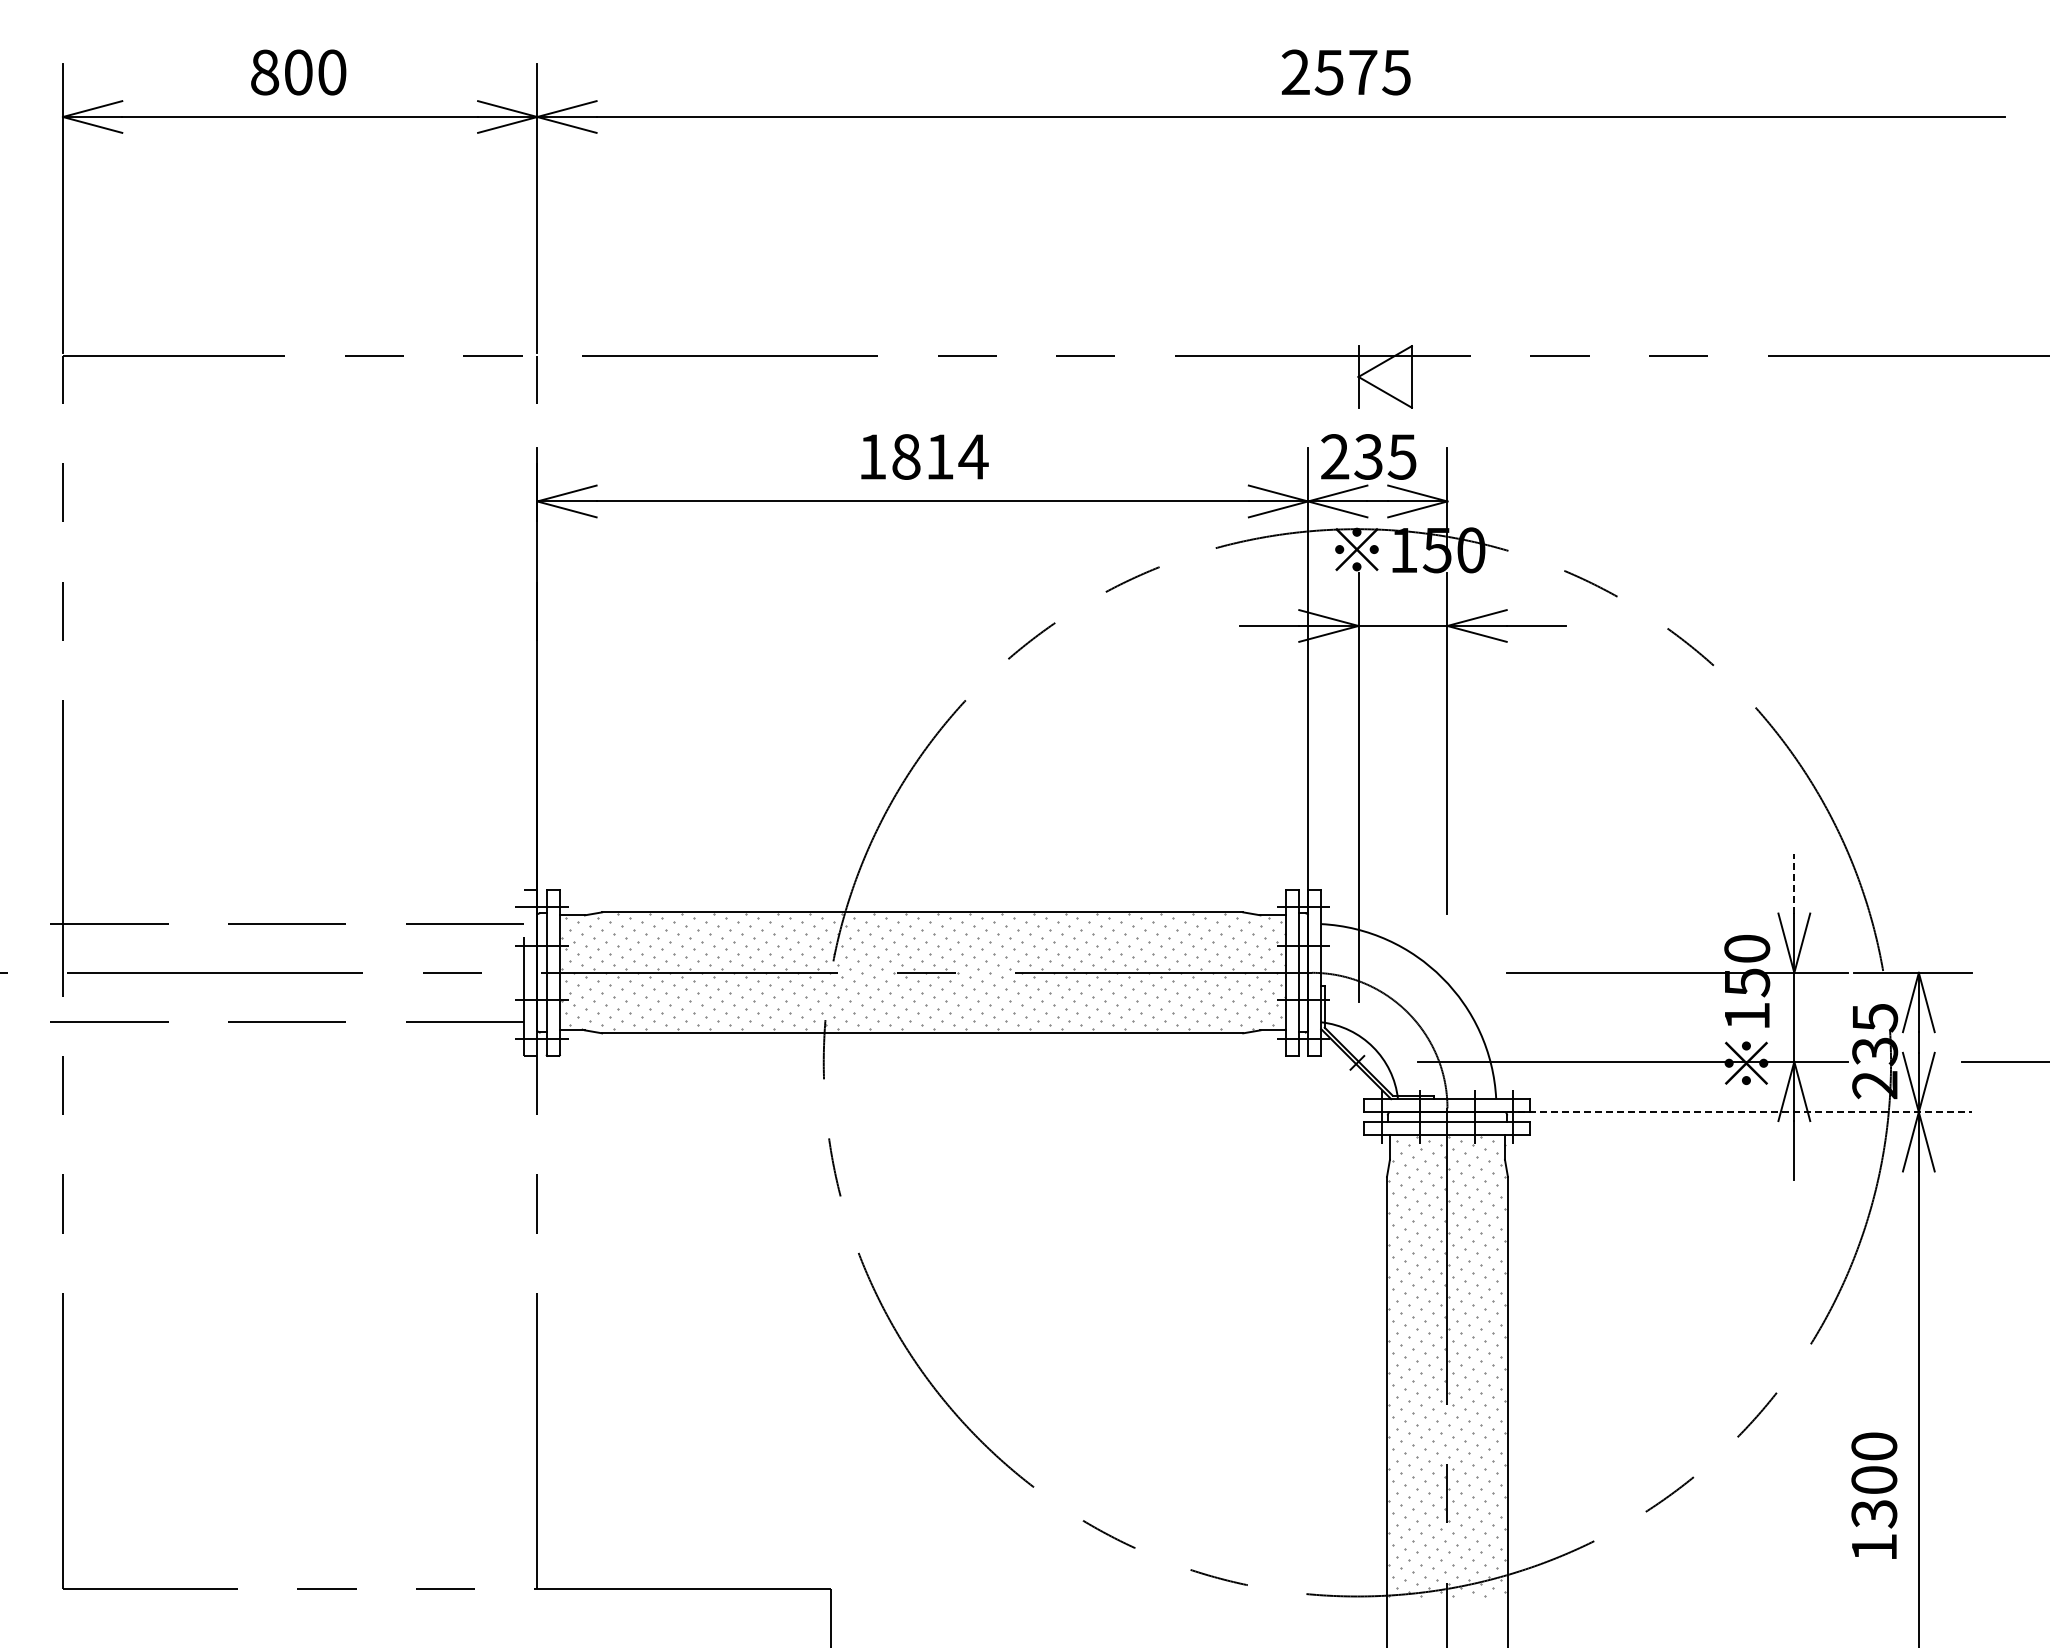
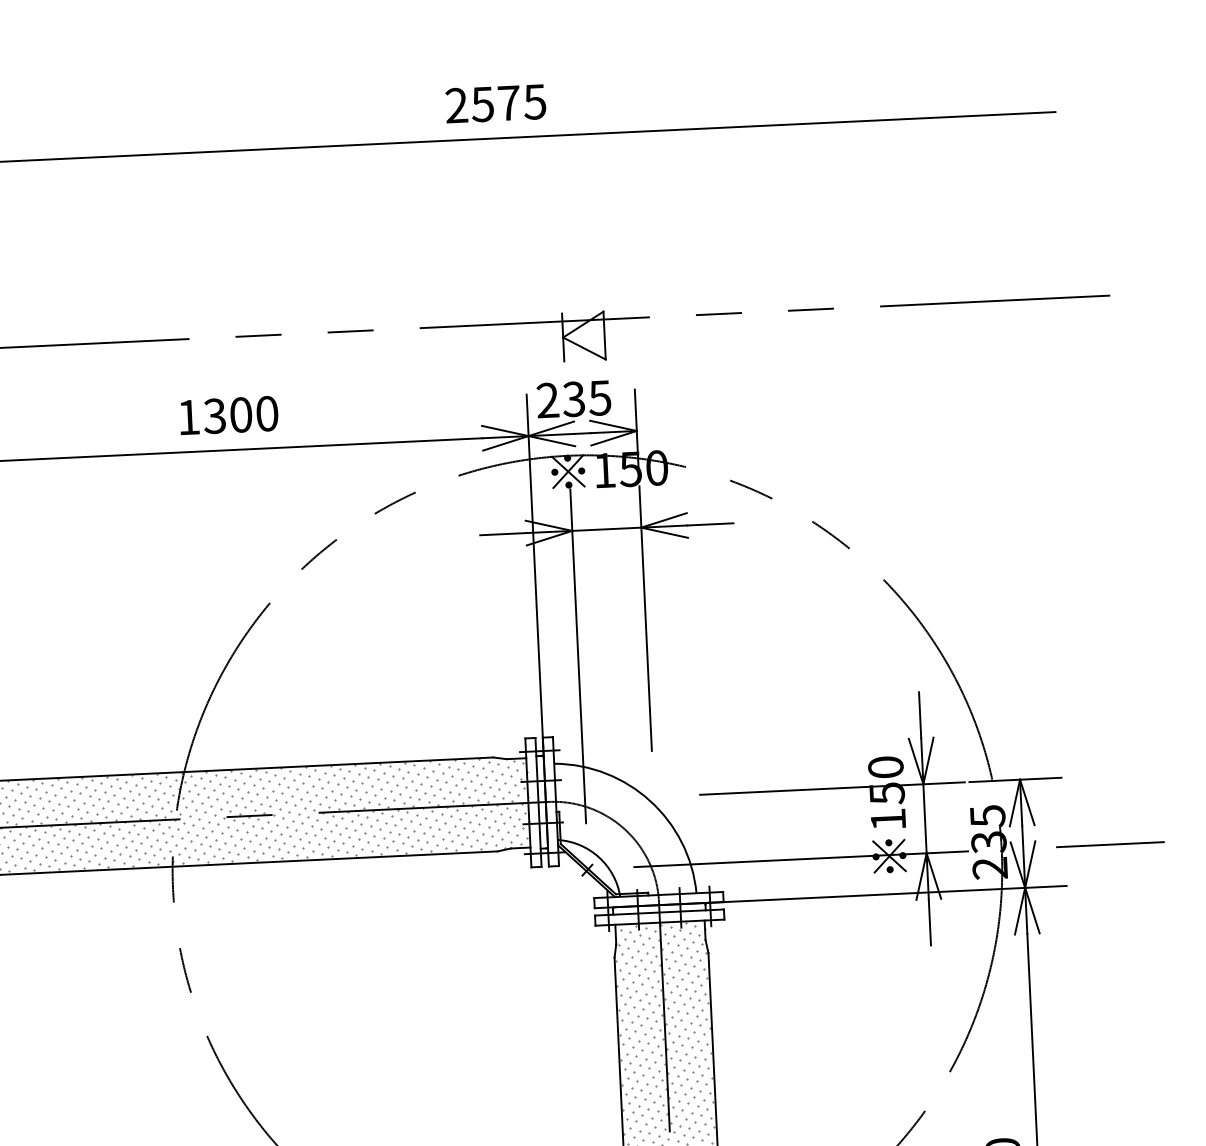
text: (1345, 72) -> (495, 103), moved
text: (939, 456) -> (240, 414), 1814 -> 1300
line: (1794, 883) -> (920, 714), dashed -> solid
line: (1739, 1112) -> (885, 894), dashed -> solid

